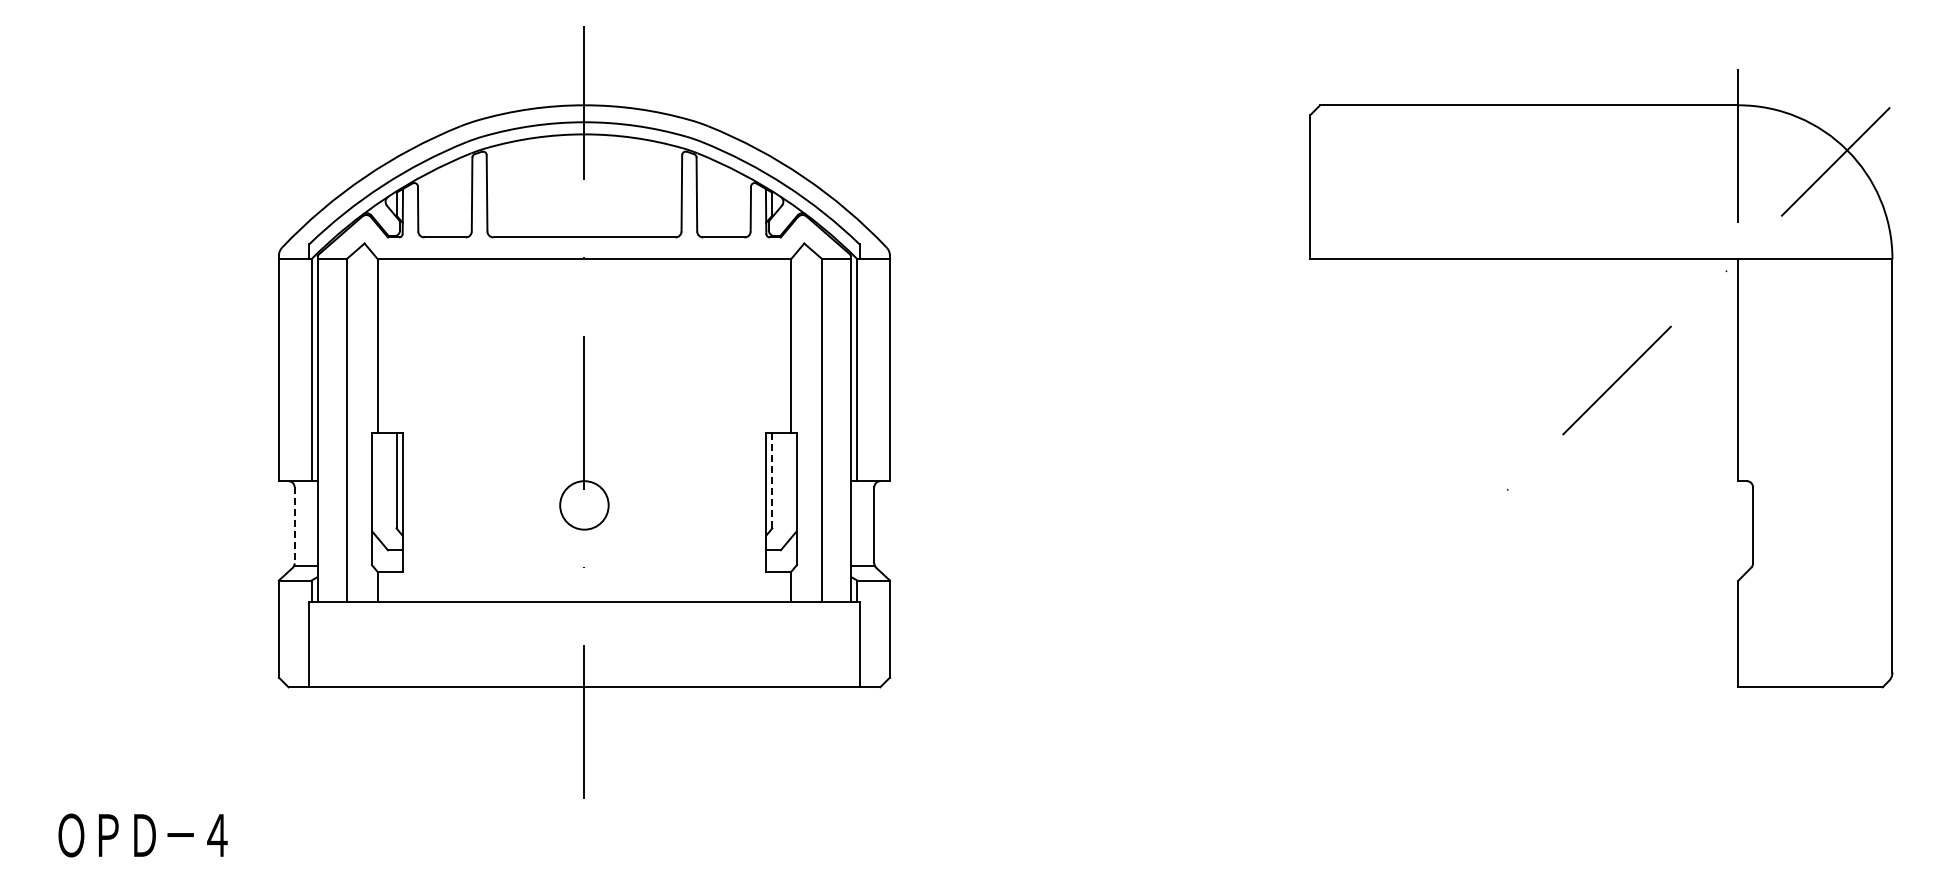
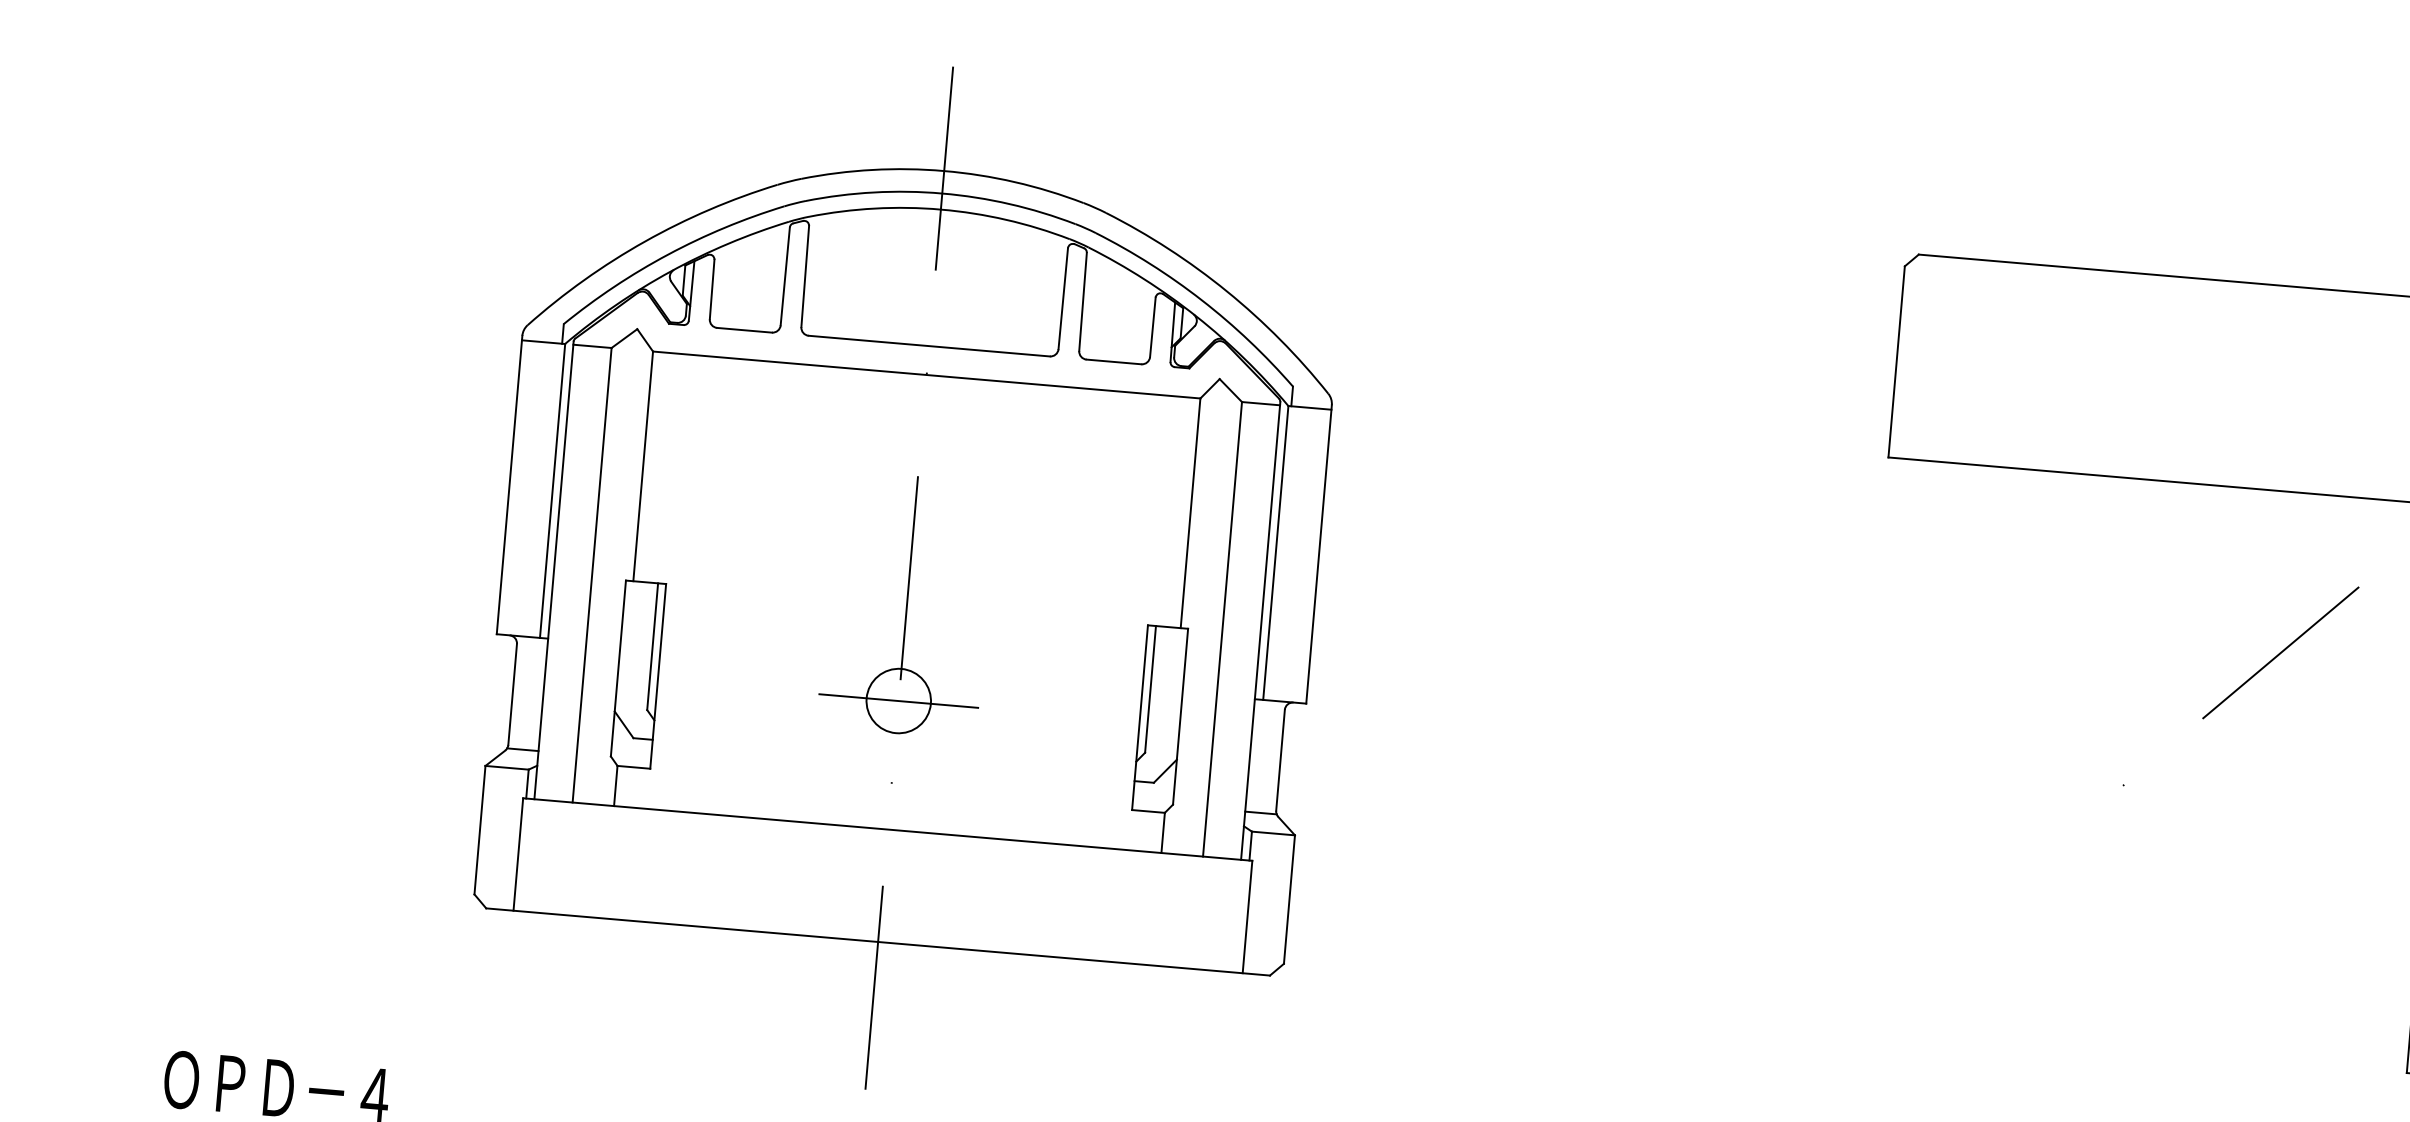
line: (772, 480) -> (1150, 689), dashed -> solid
line: (584, 505) -> (898, 701), added
line: (294, 525) -> (512, 694), dashed -> solid

